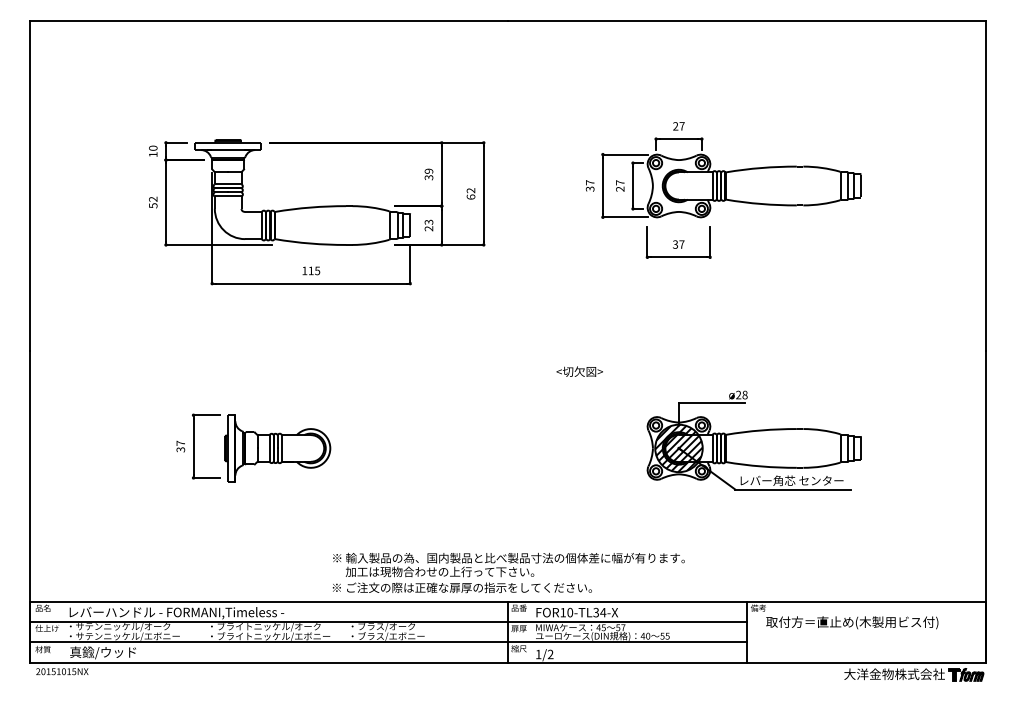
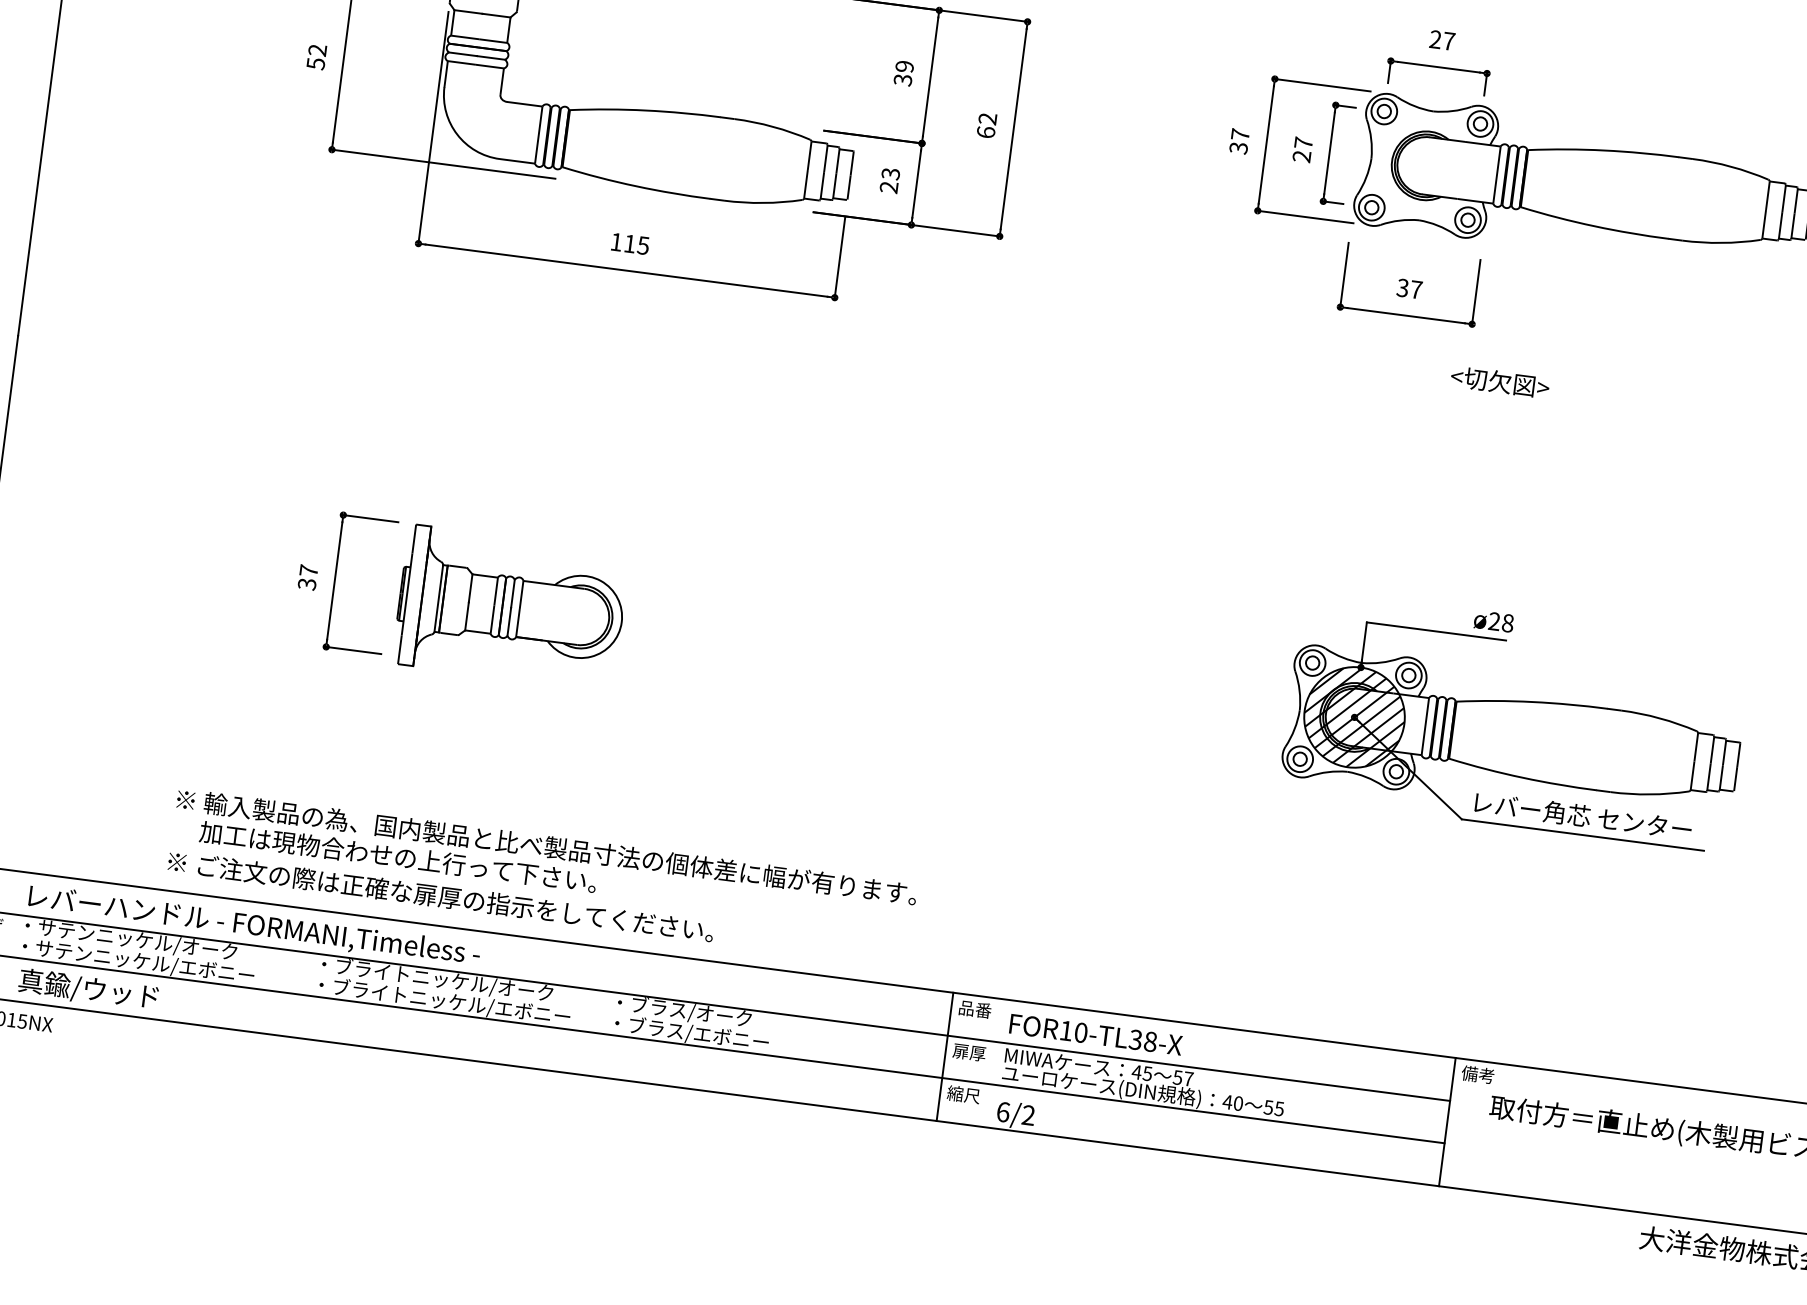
text: (579, 371) -> (1499, 381), moved
text: (508, 573) -> (541, 879), moved
text: (603, 612) -> (1151, 1041), FOR10-TL34-X -> FOR10-TL38-X
text: (538, 654) -> (1003, 1112), 1/2 -> 6/2

